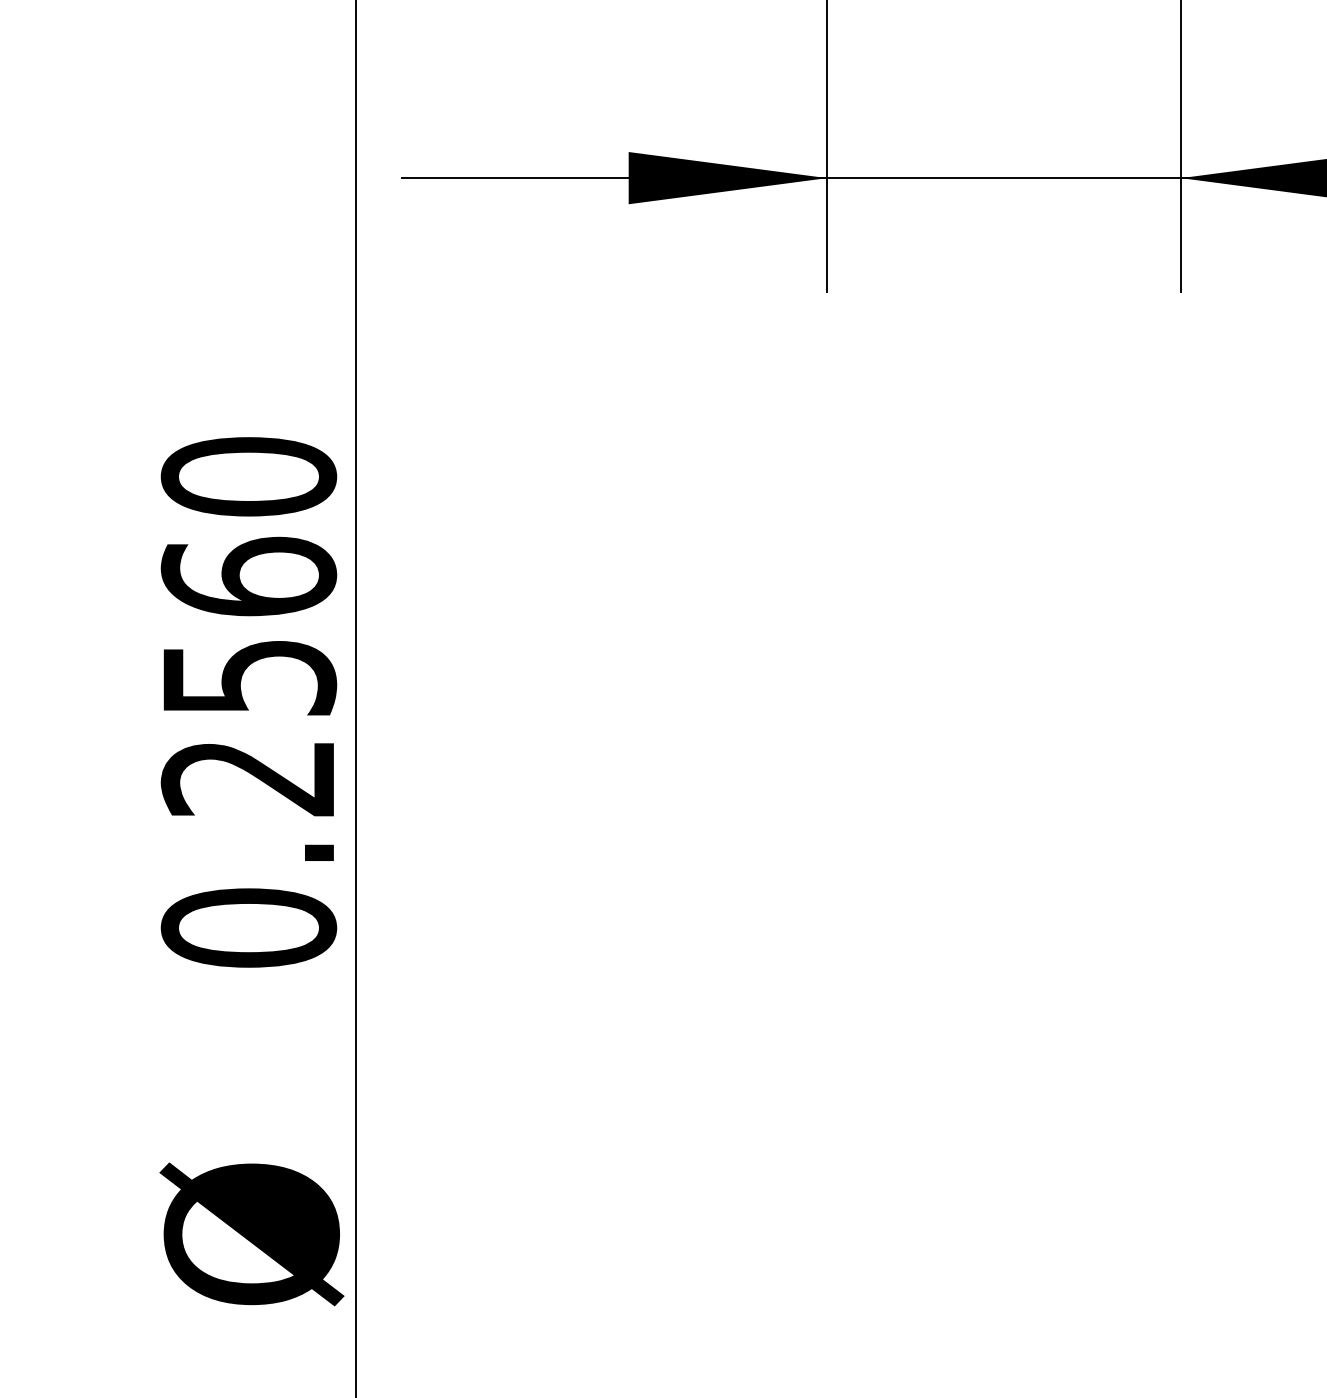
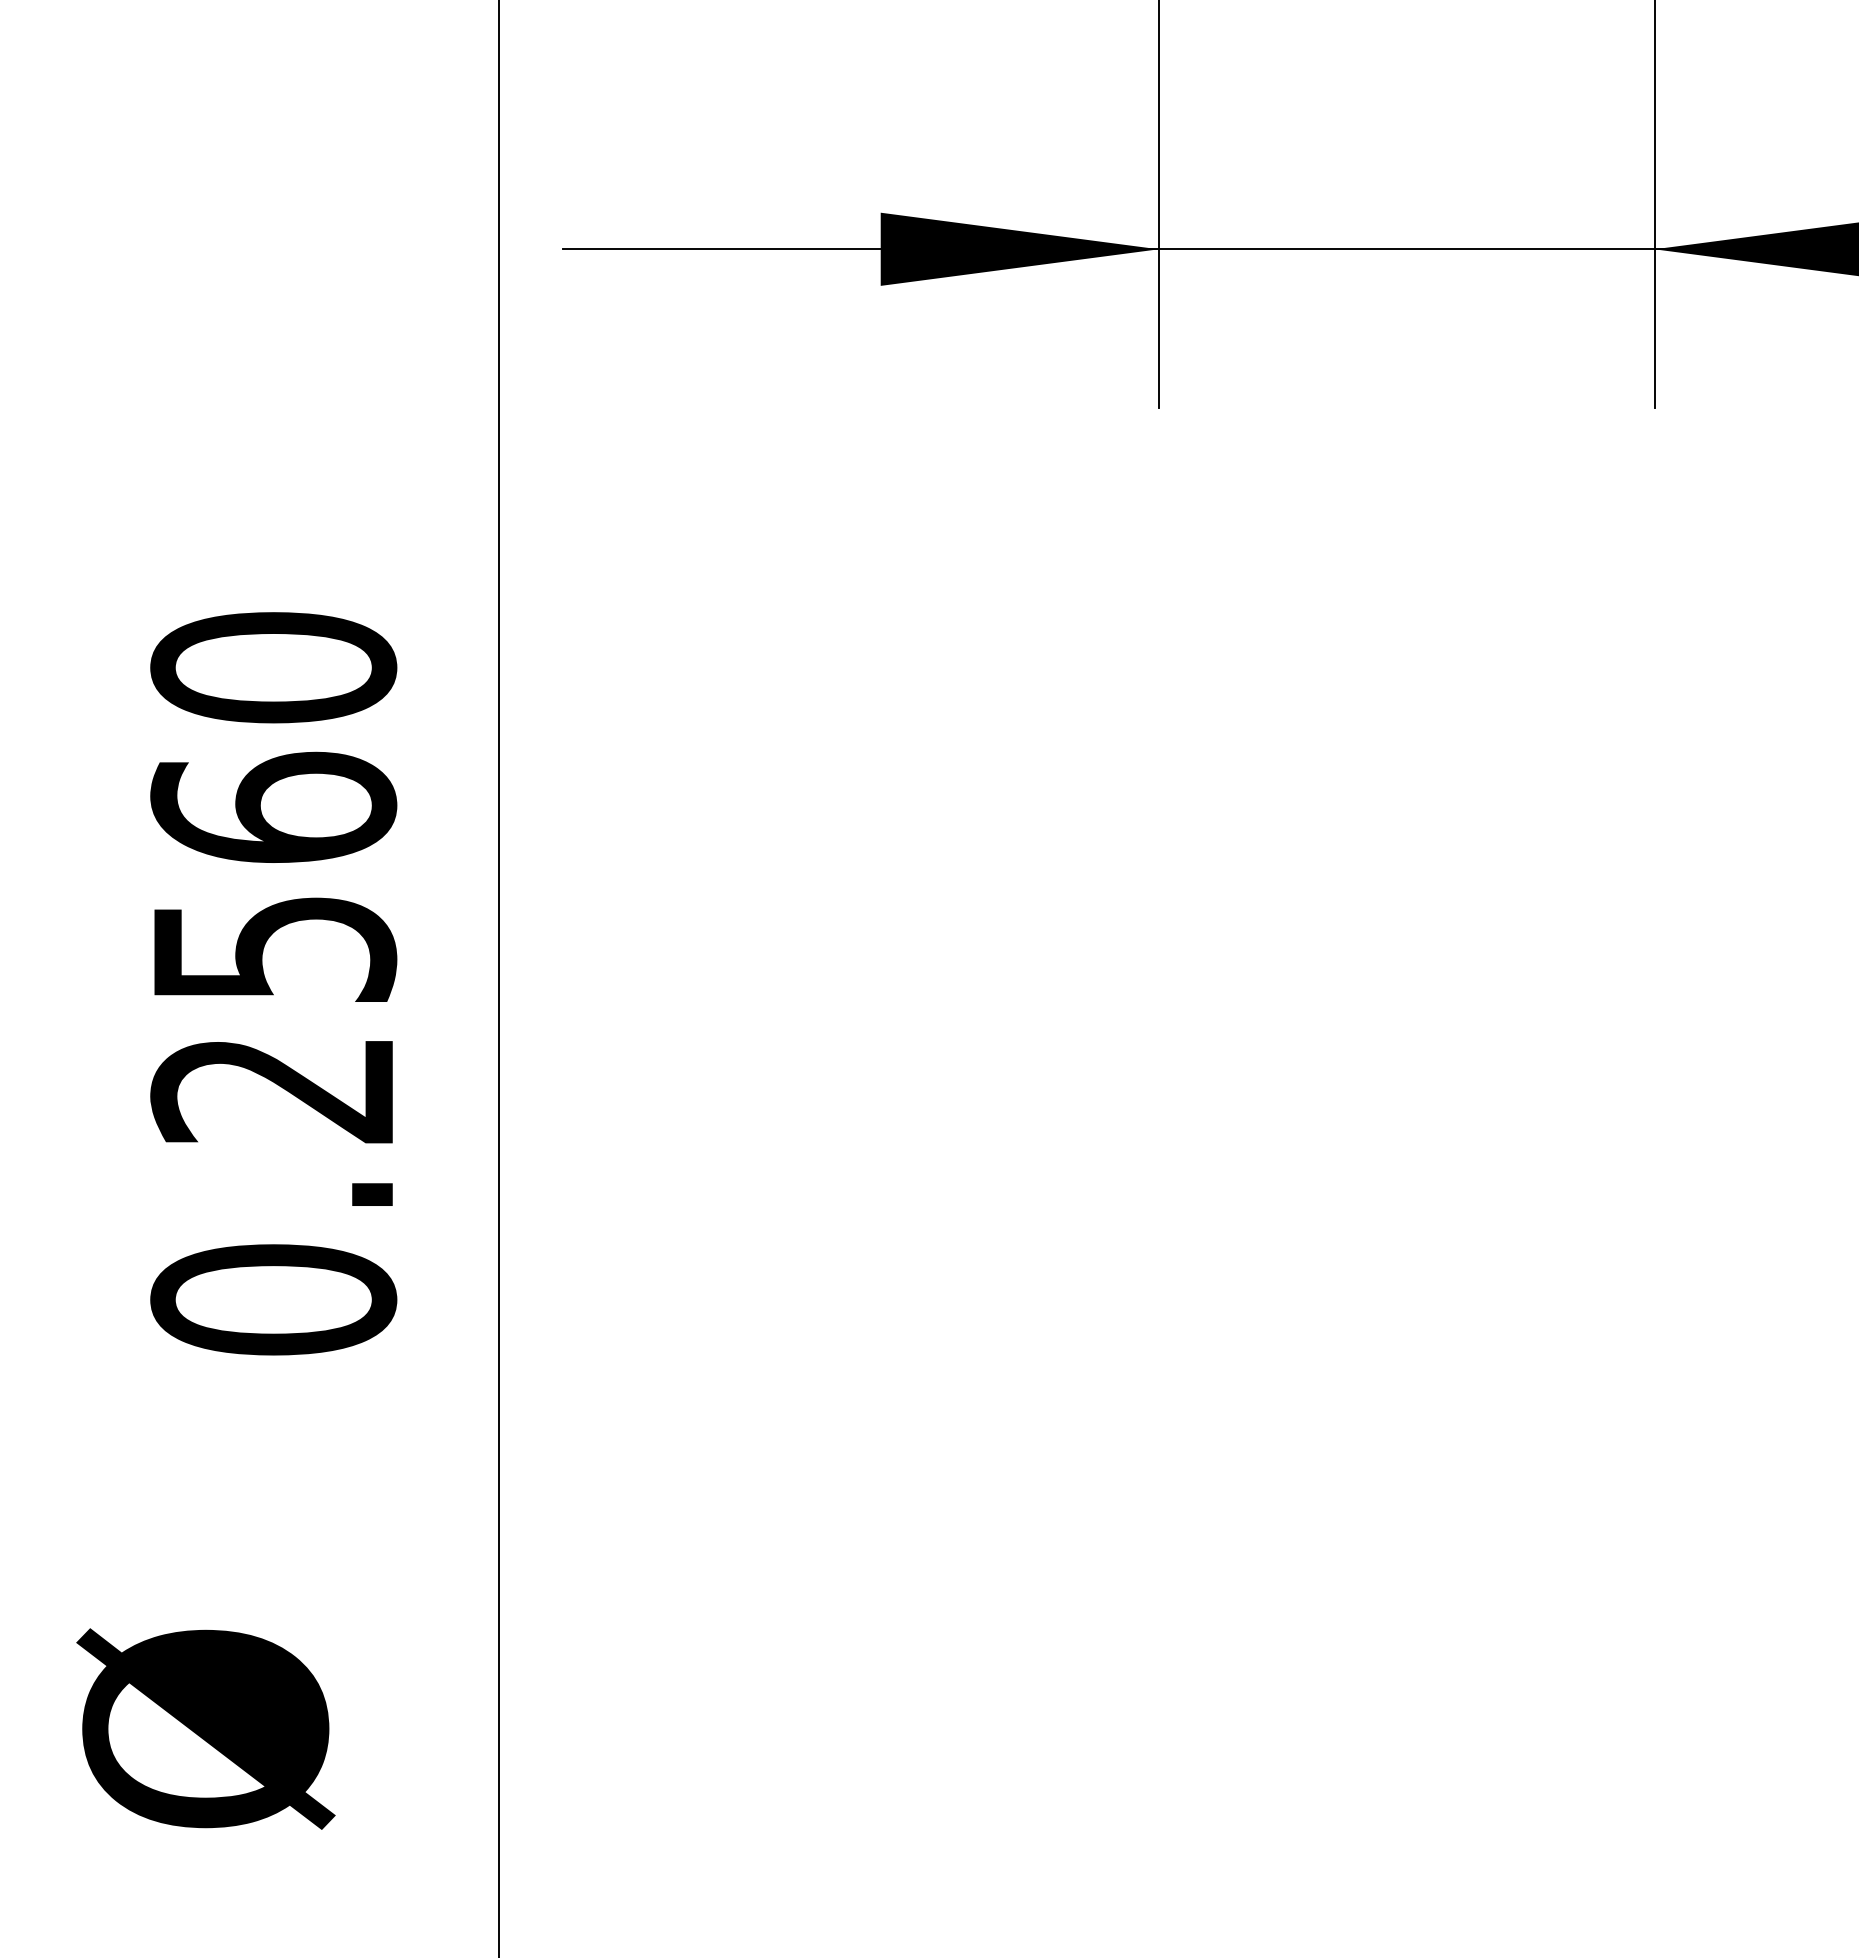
text: (248, 702) -> (273, 983), moved
text: (251, 1233) -> (205, 1728), moved

